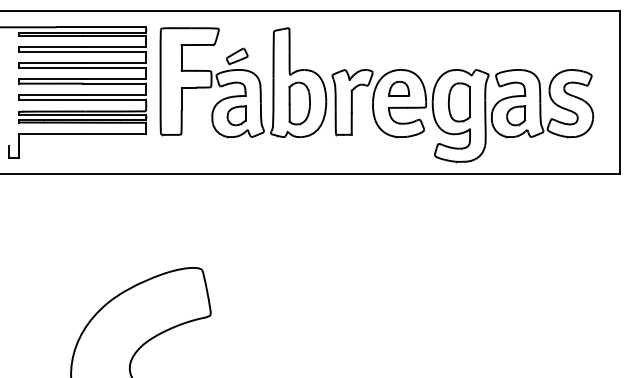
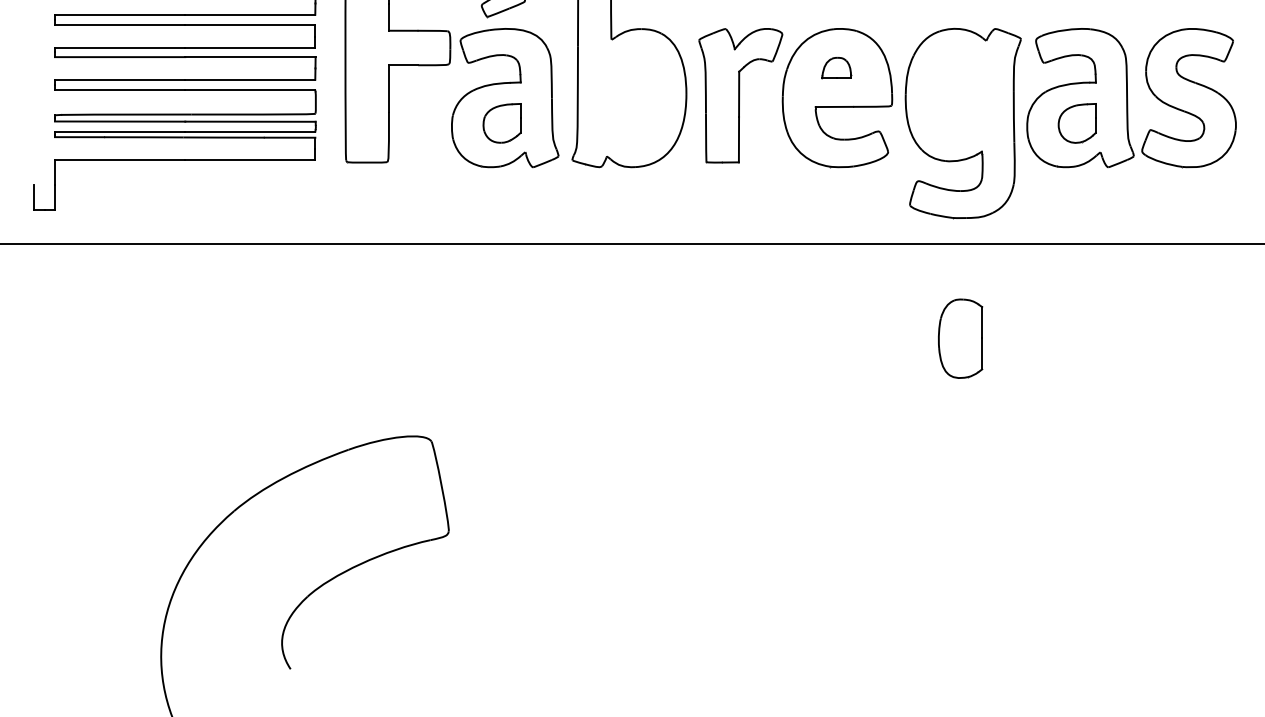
part: (399, 88) -> (837, 67), size x0.7
part: (458, 102) -> (958, 338), moved
part: (299, 103) -> (631, 97), removed

